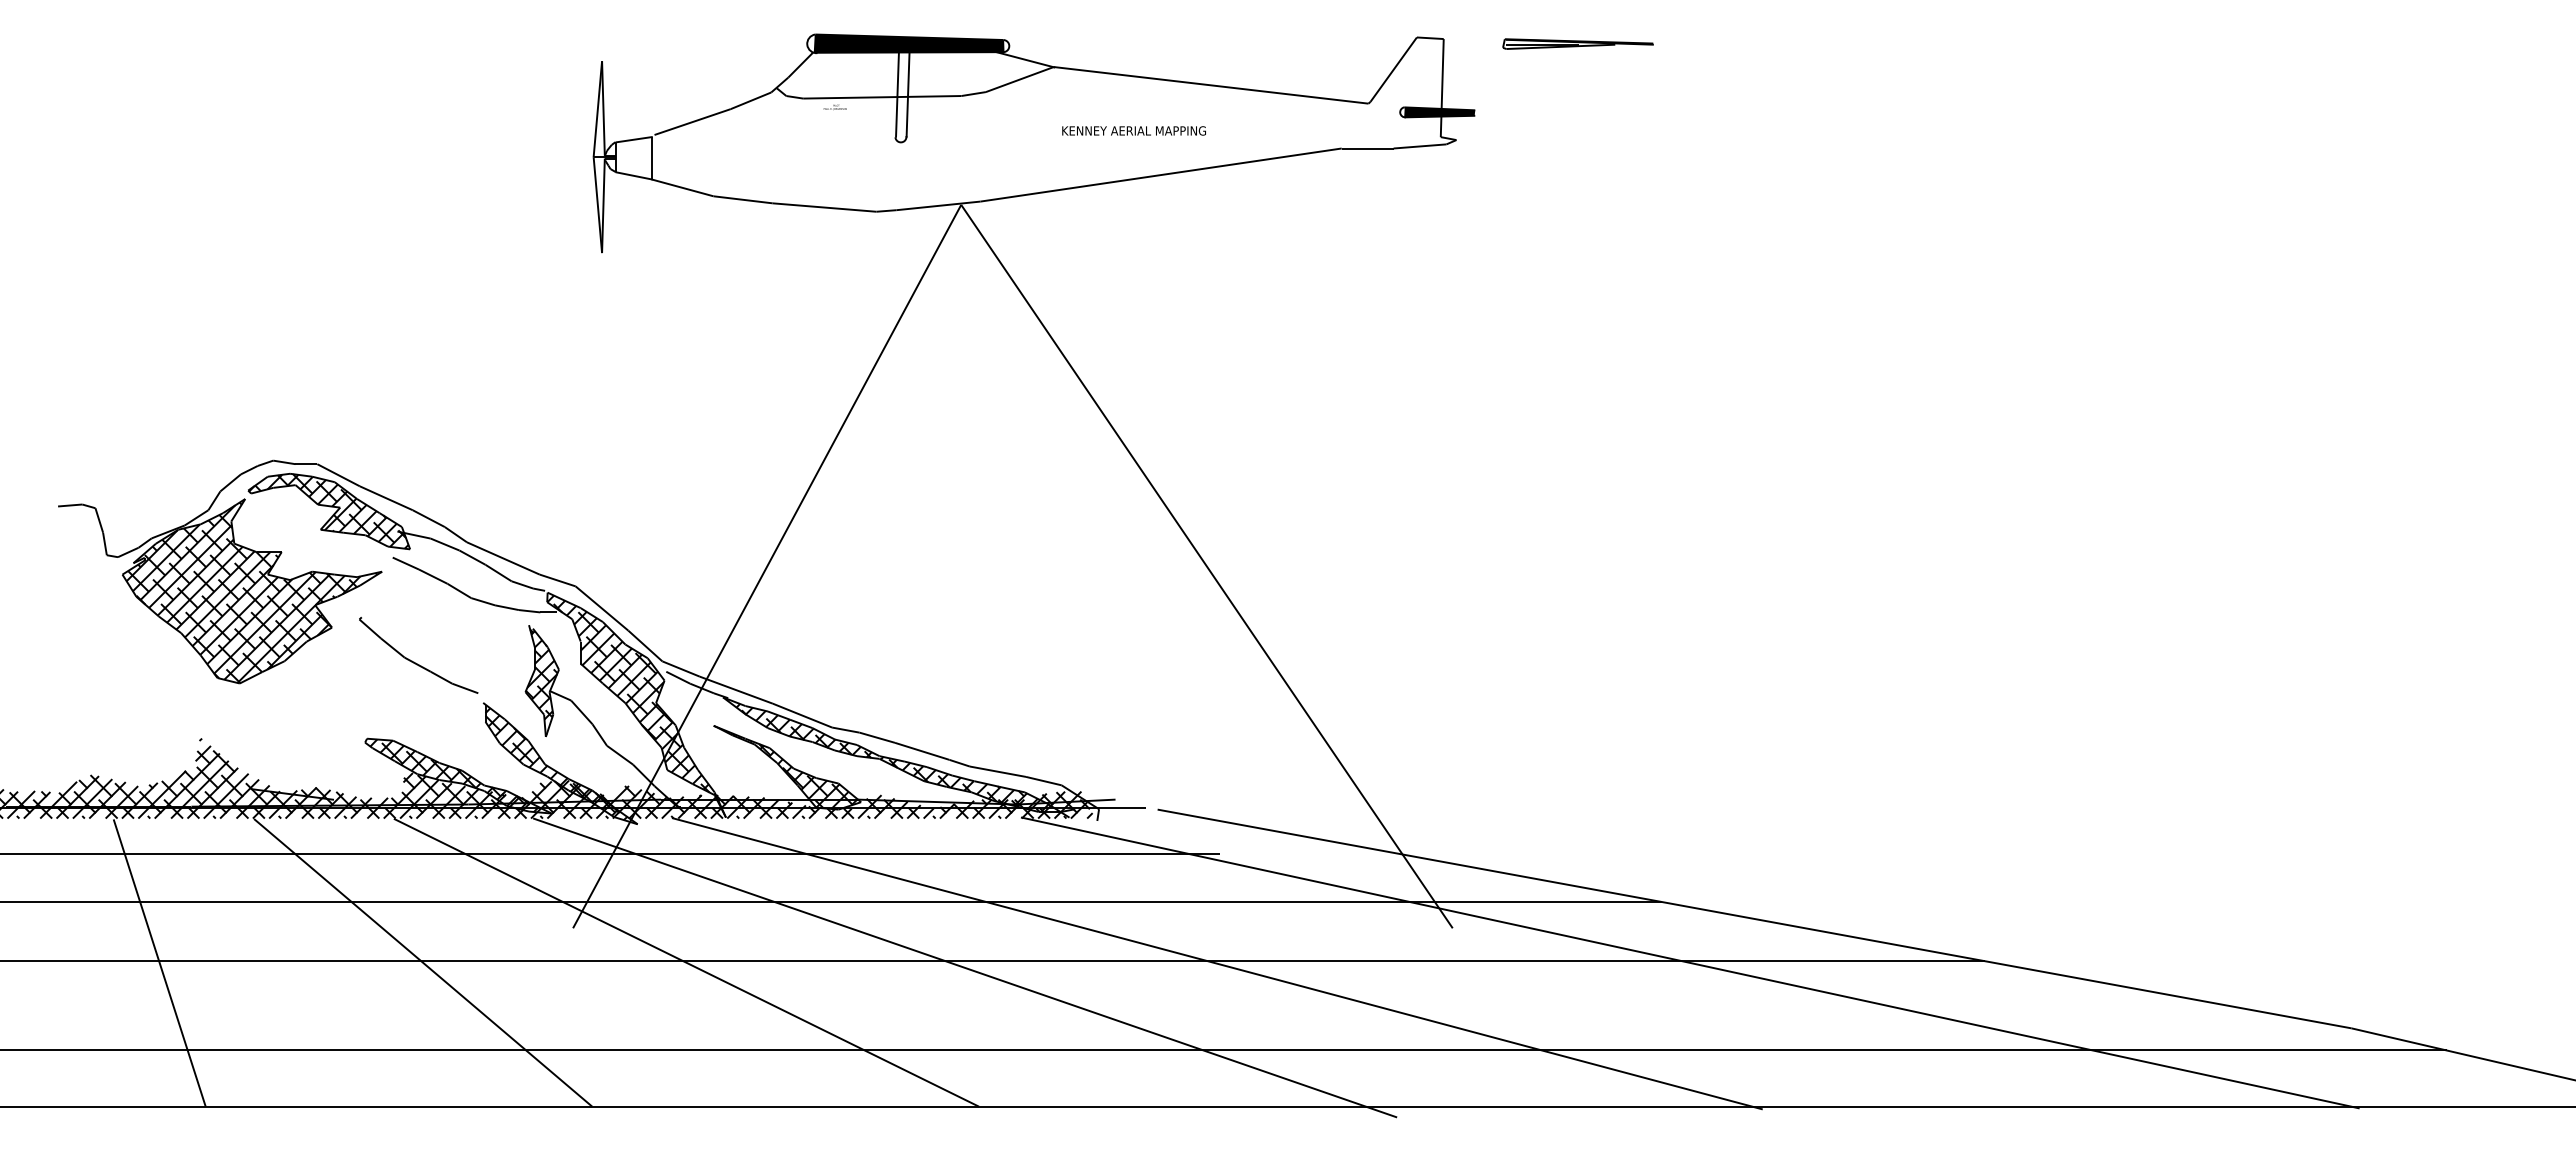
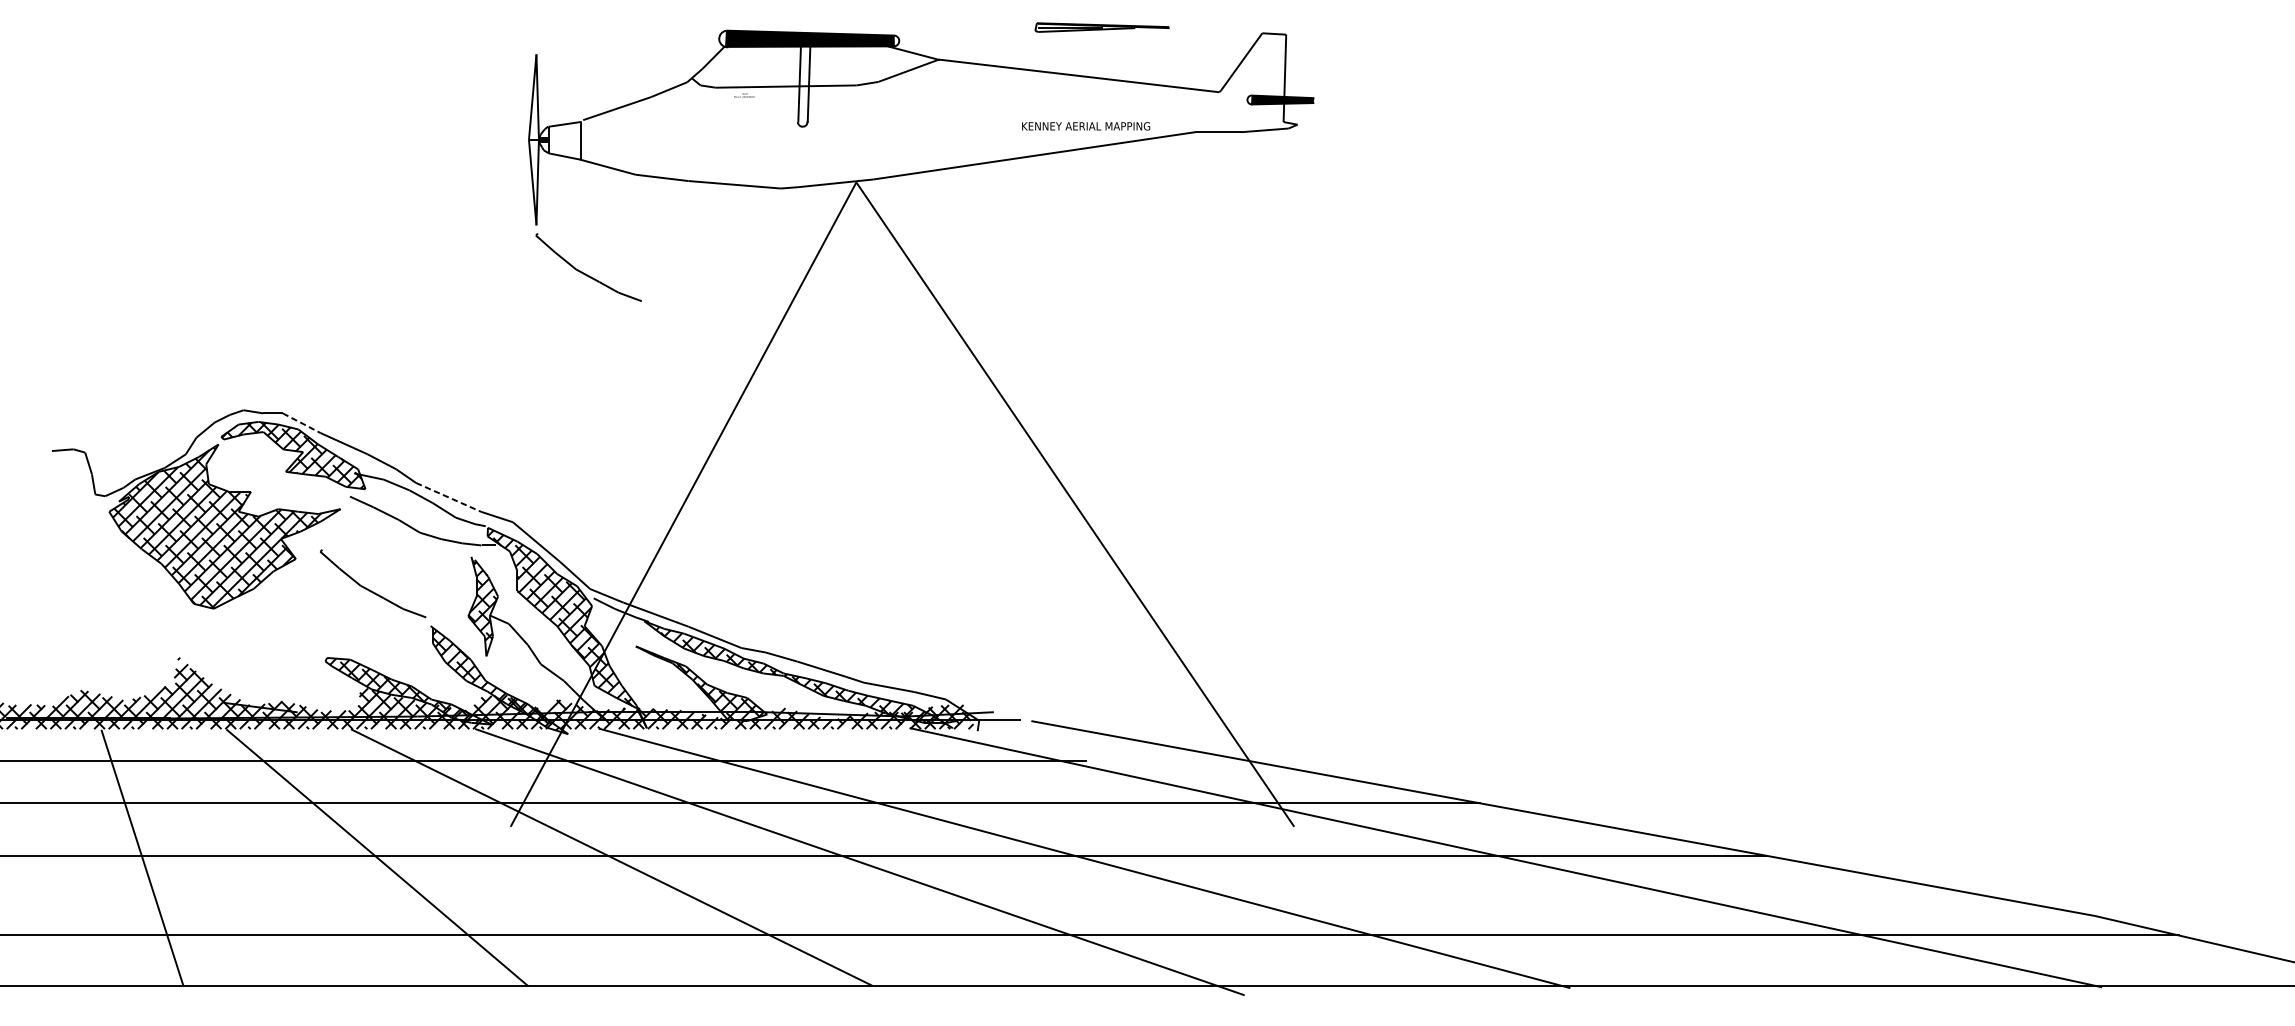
part: (1577, 43) -> (1101, 27), moved
text: (1133, 130) -> (1085, 125), moved
part: (656, 306) -> (584, 272), added
line: (338, 475) -> (301, 423), solid -> dashed
line: (503, 558) -> (448, 497), solid -> dashed

